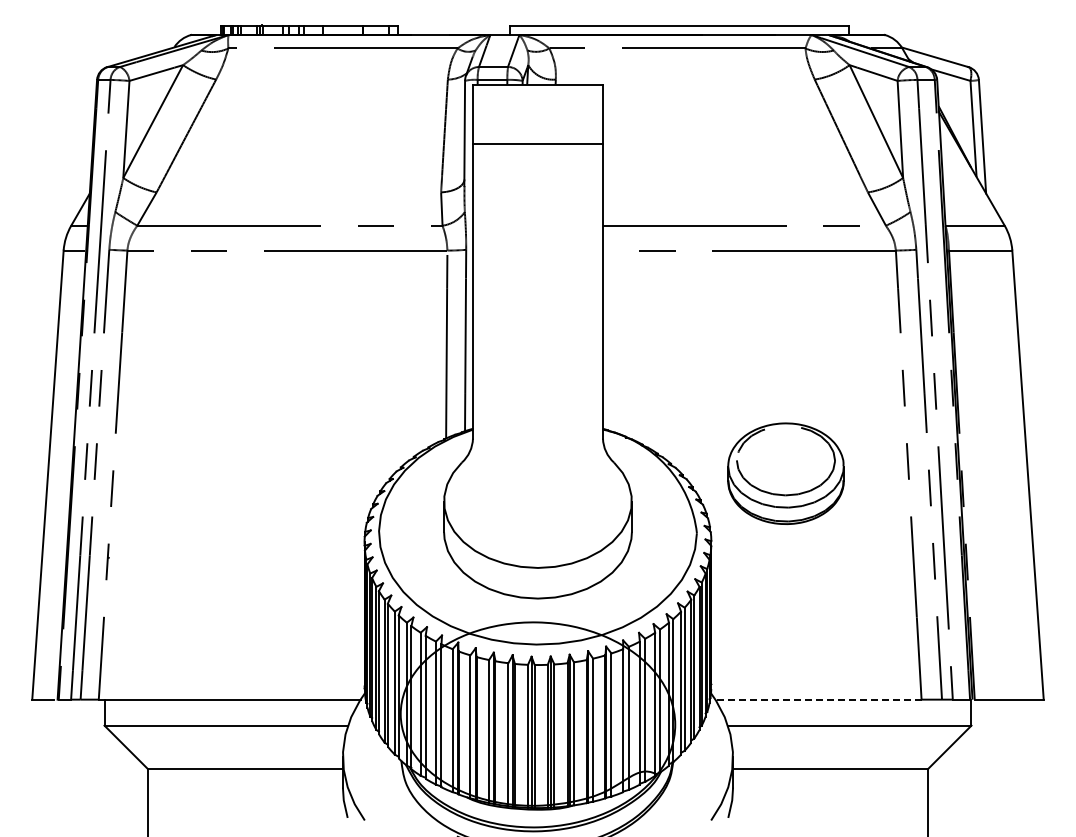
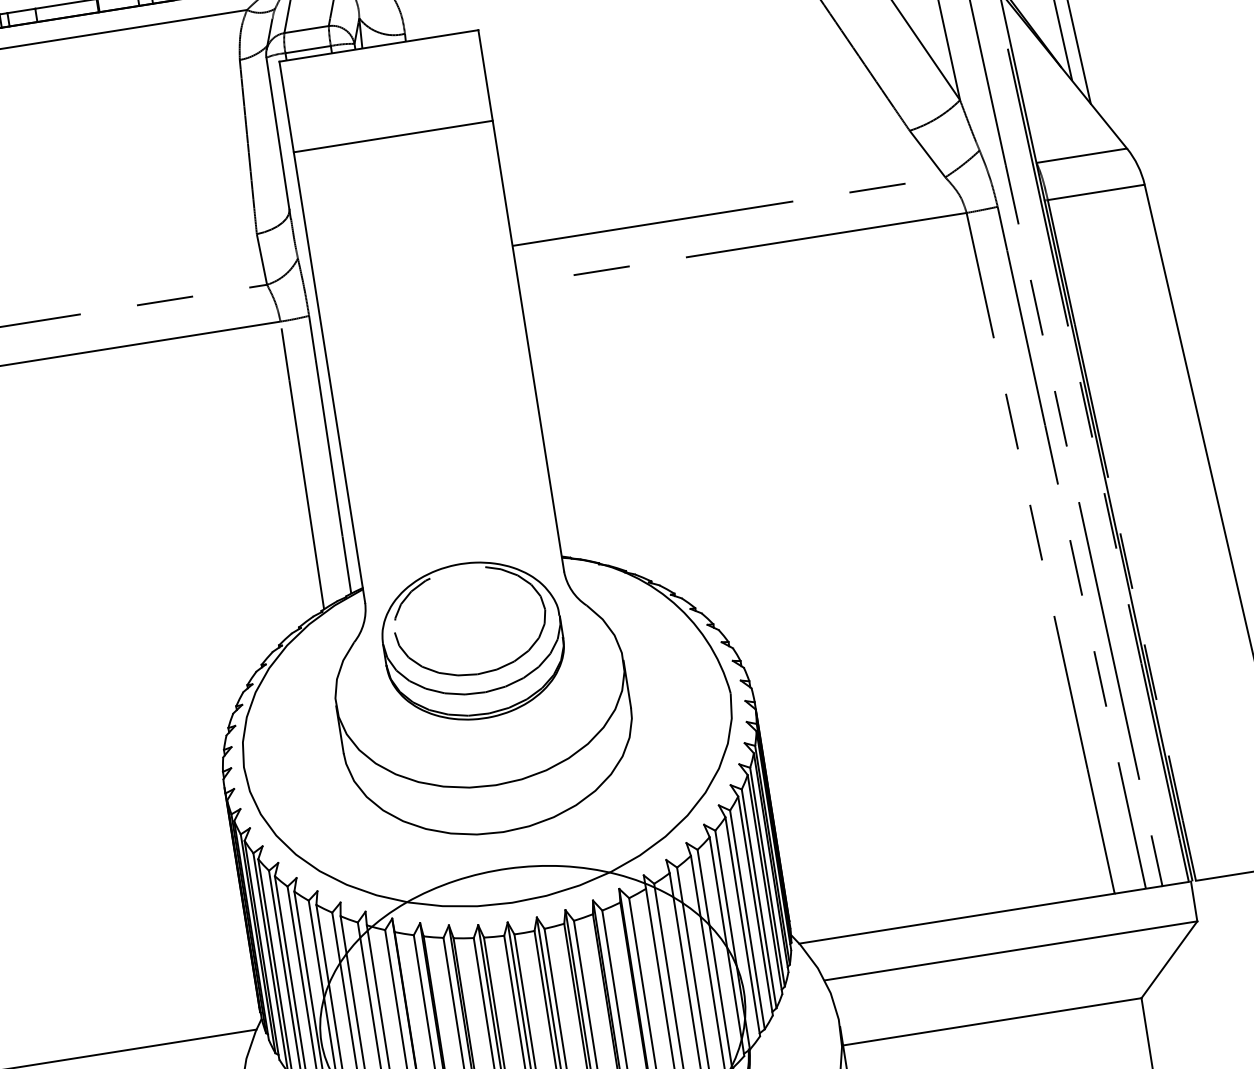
part: (785, 473) -> (472, 640), moved
line: (817, 699) -> (955, 918), dashed -> solid

